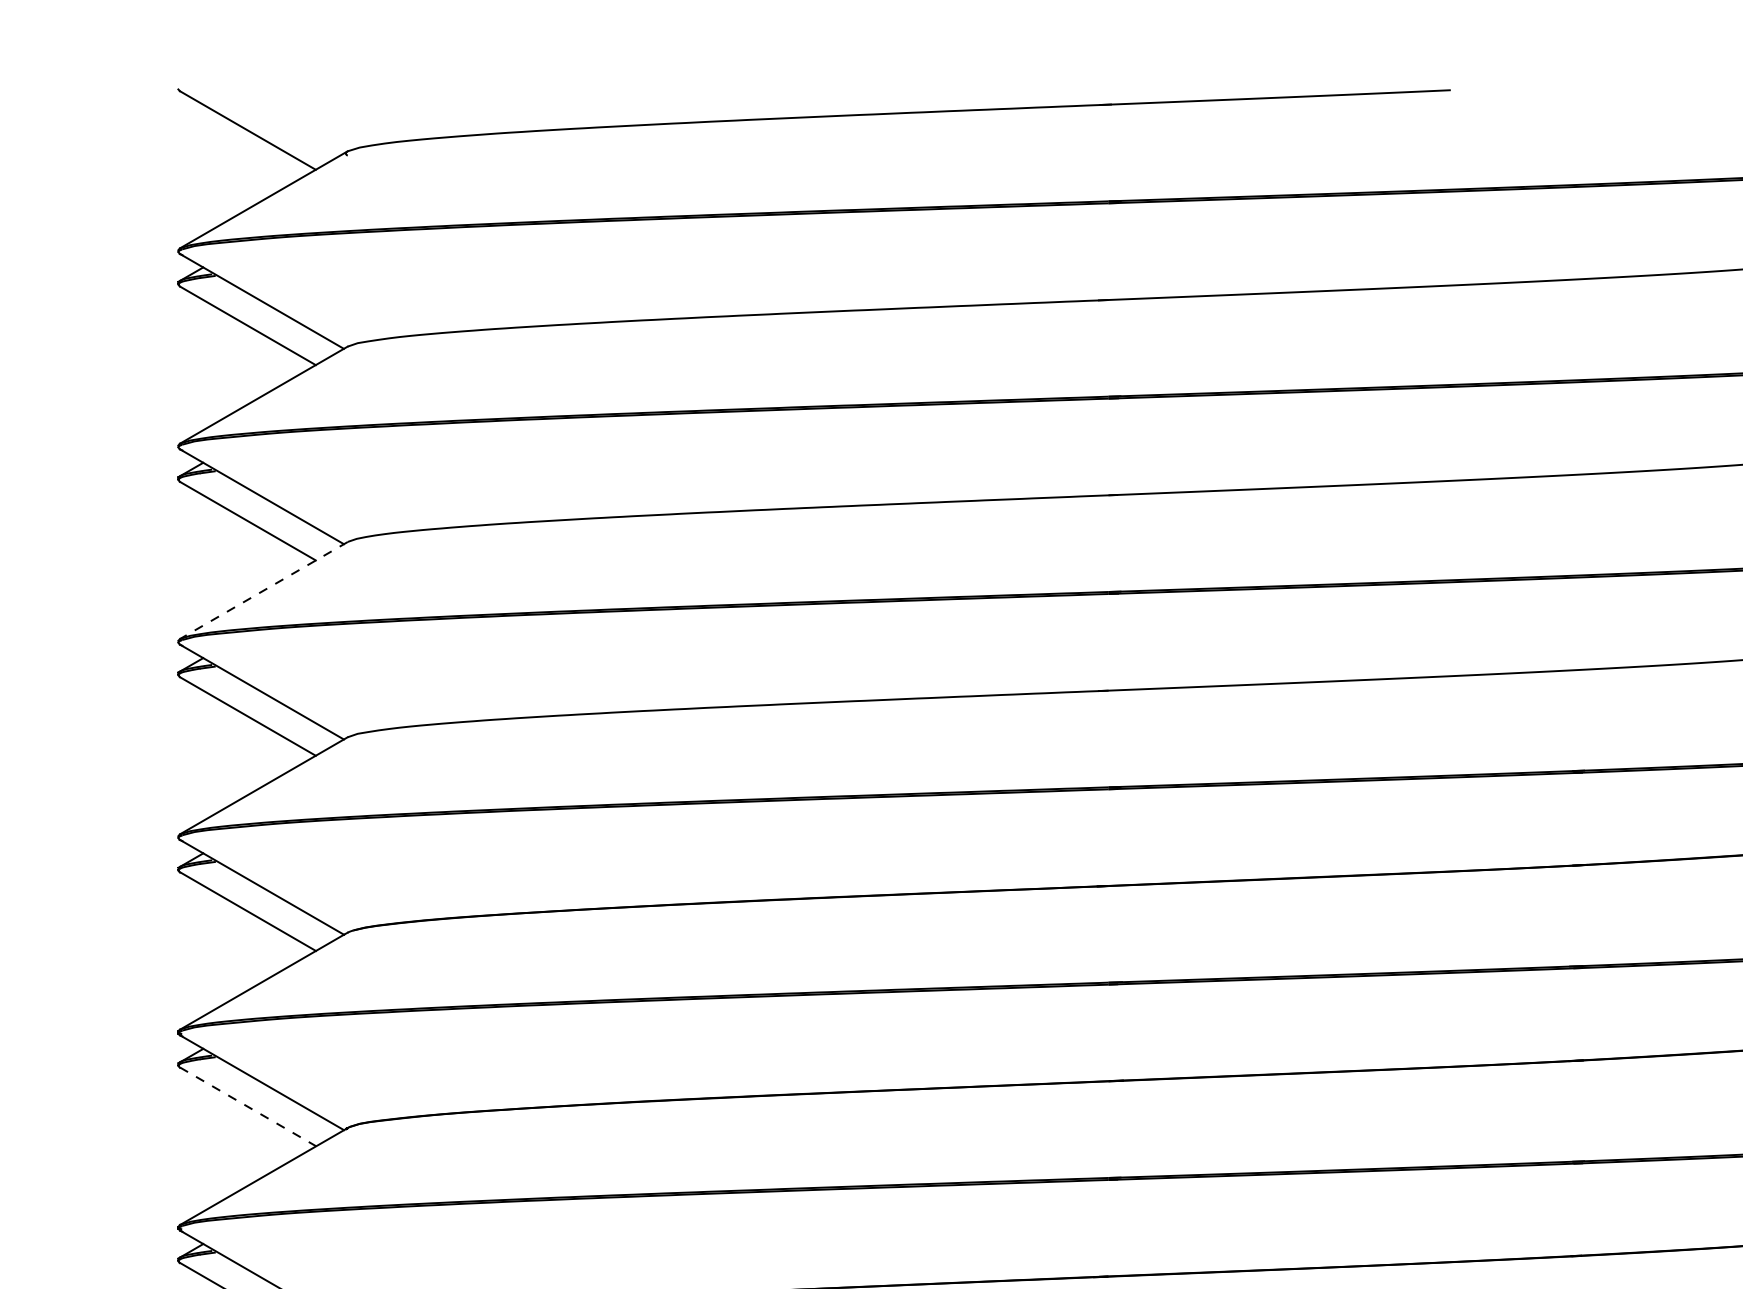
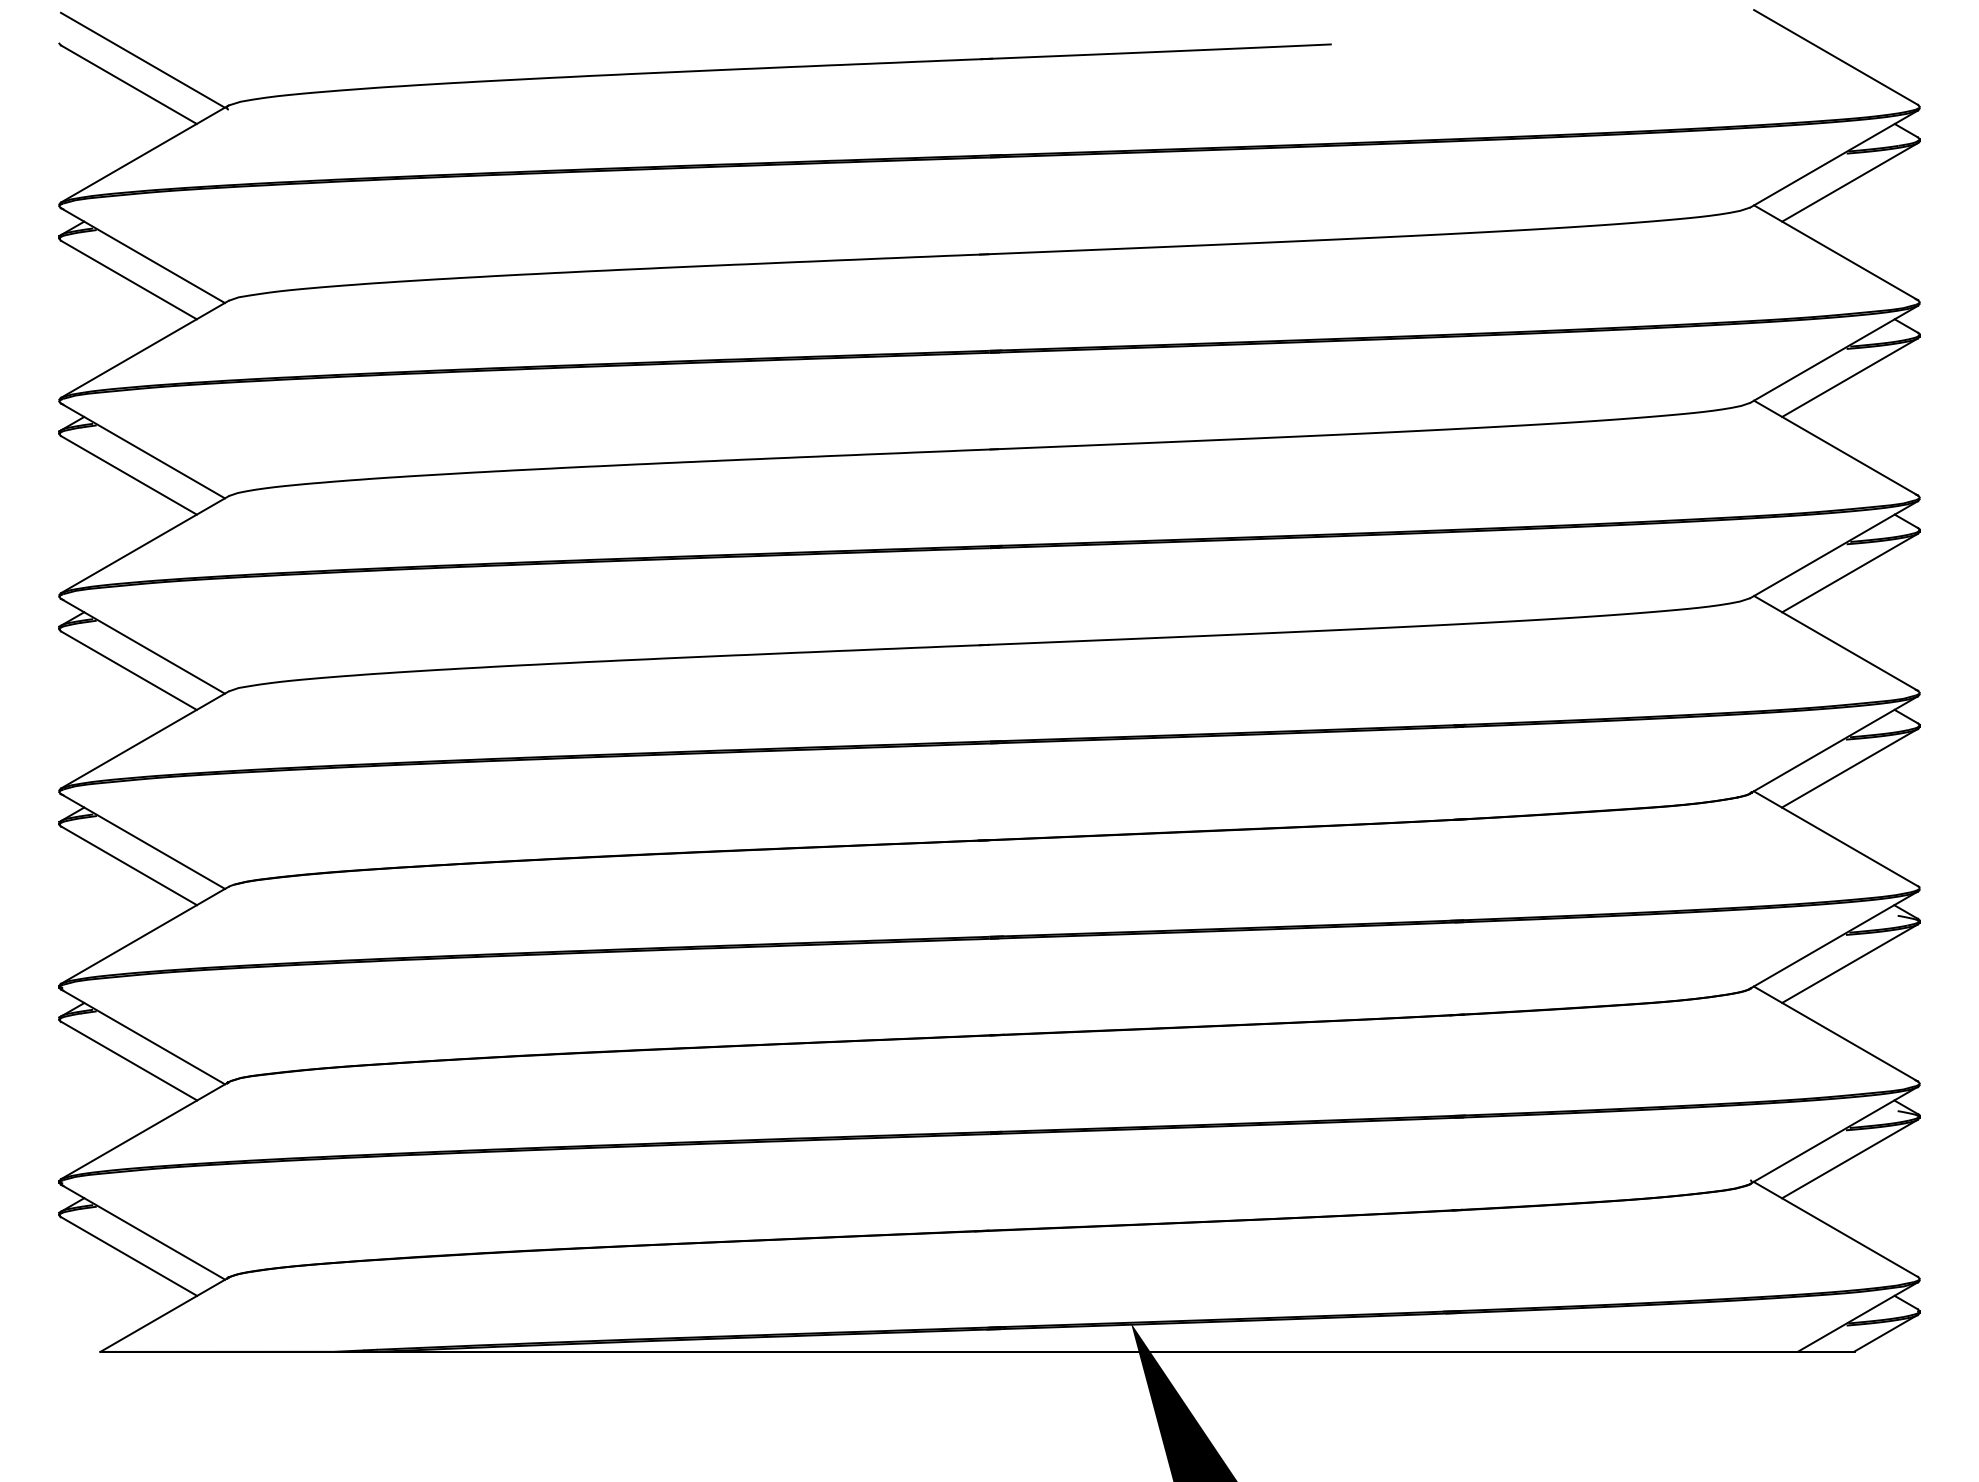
line: (261, 105) -> (142, 59), added
line: (263, 590) -> (144, 544), dashed -> solid
line: (248, 1107) -> (129, 1061), dashed -> solid

